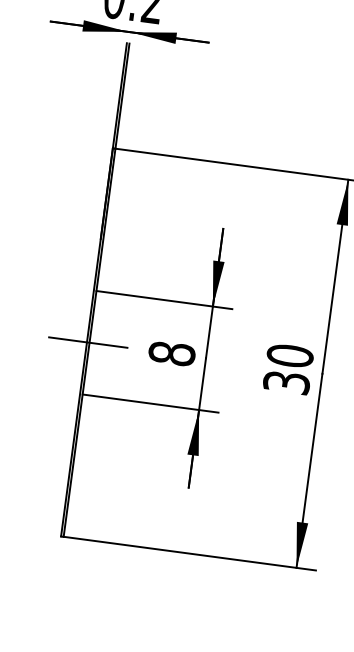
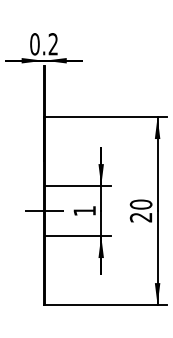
text: (171, 352) -> (84, 210), 8 -> 1
text: (287, 382) -> (141, 217), 30 -> 20

